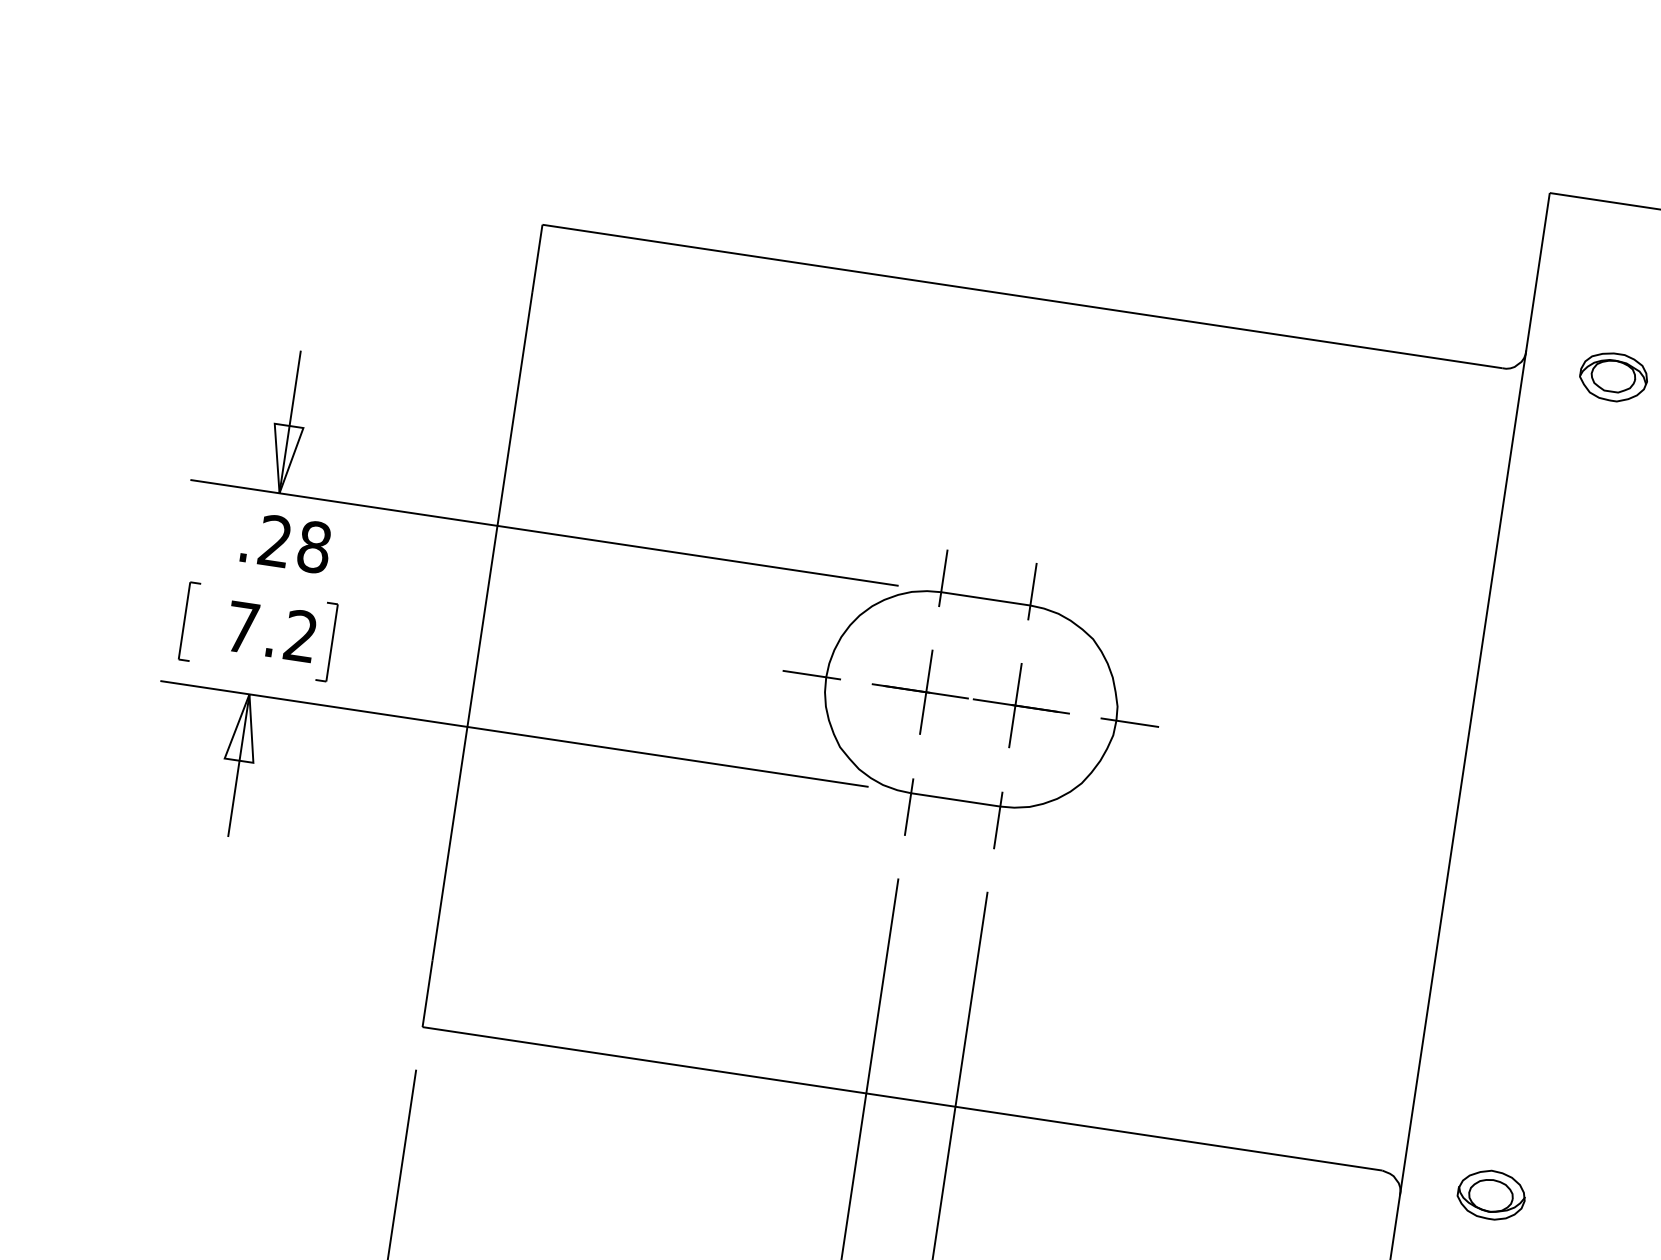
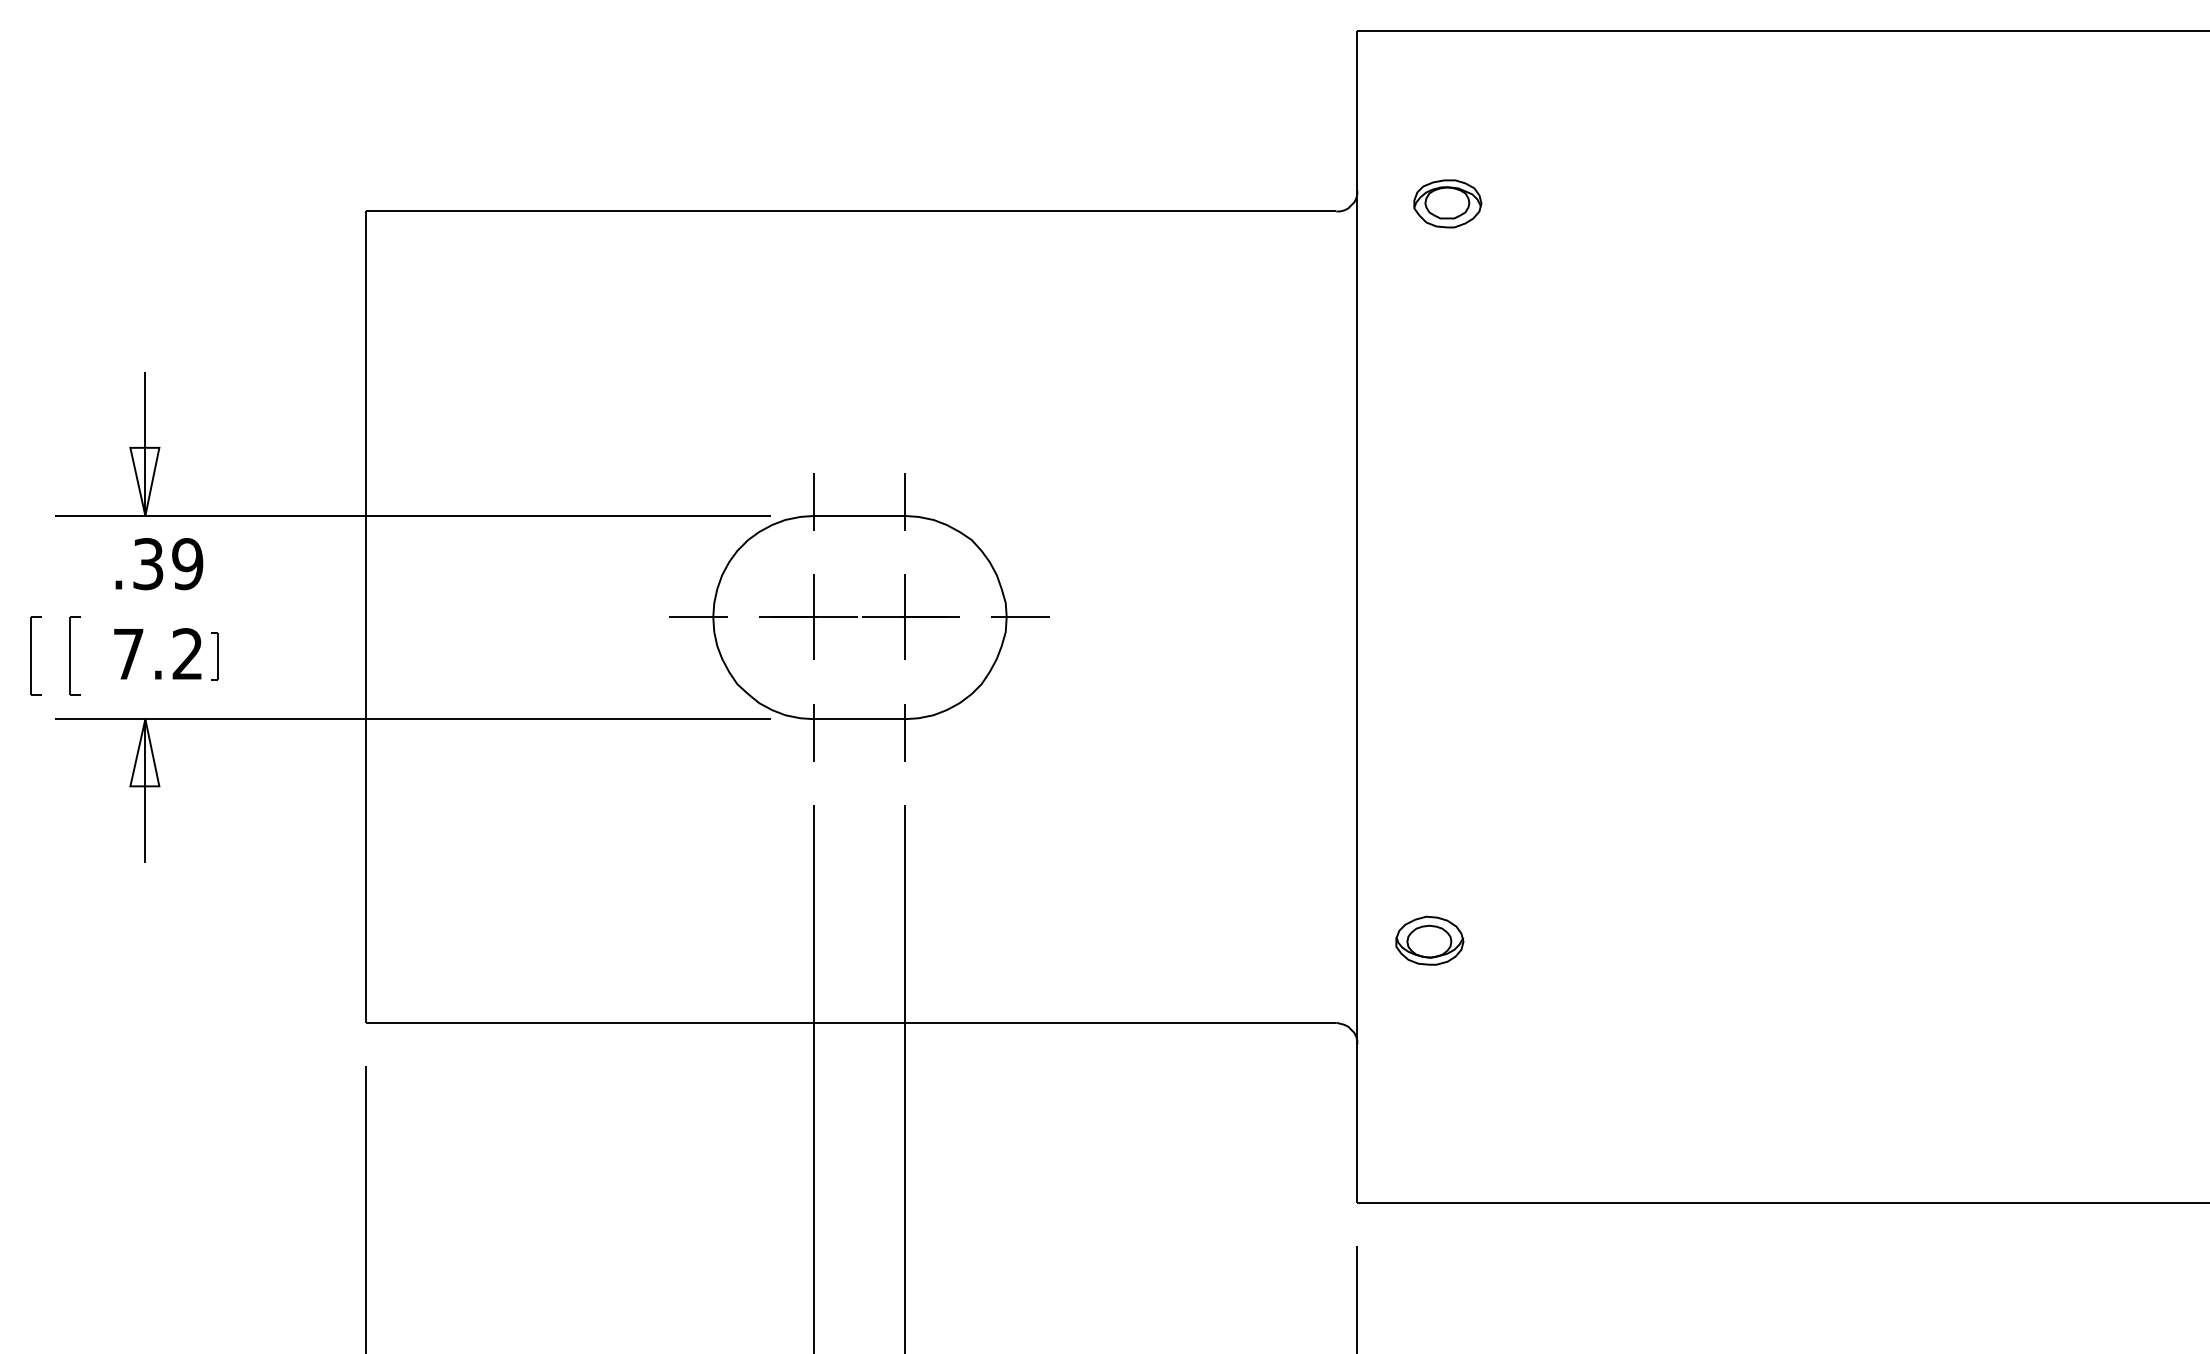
text: (295, 544) -> (168, 564), .28 -> .39
part: (150, 615) -> (35, 655), added
part: (327, 641) -> (214, 655), size x0.6
part: (1491, 1194) -> (1429, 940), moved

